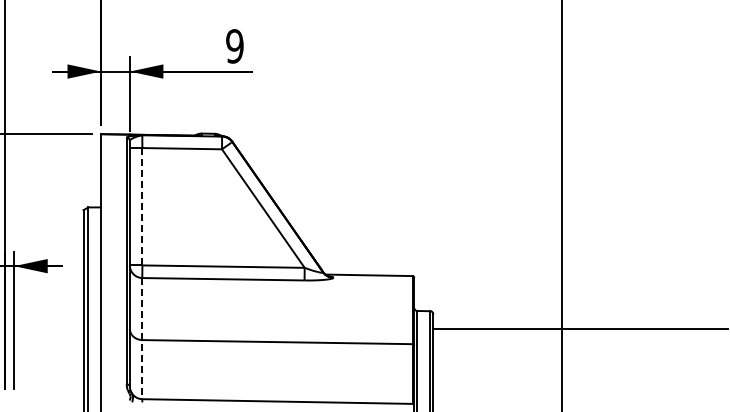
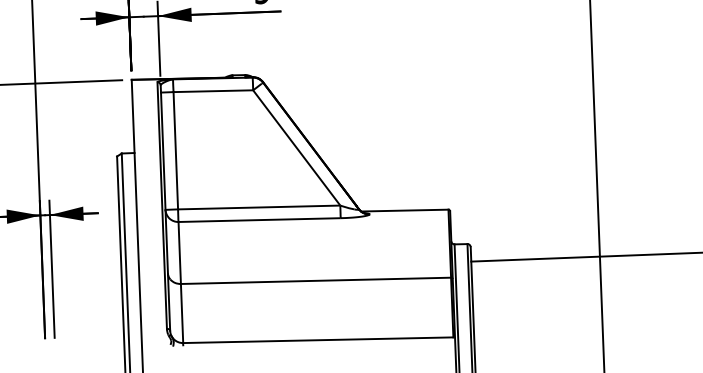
line: (142, 206) -> (175, 150), dashed -> solid
line: (142, 338) -> (180, 282), dashed -> solid

